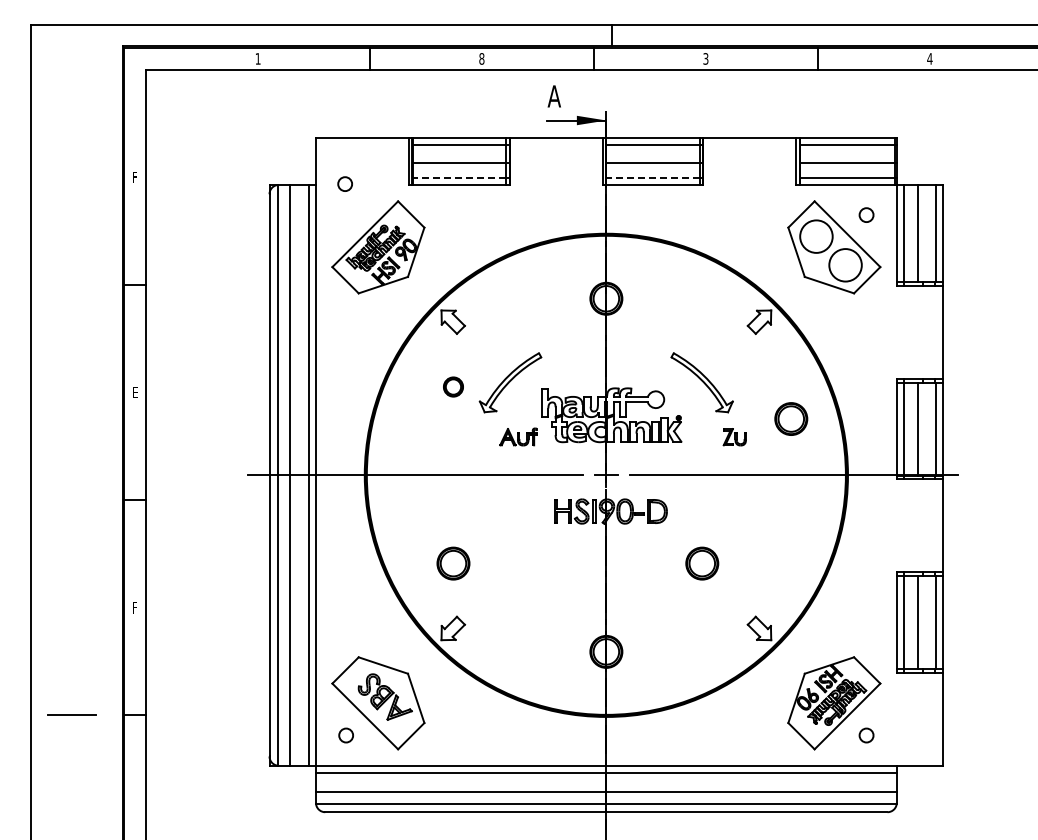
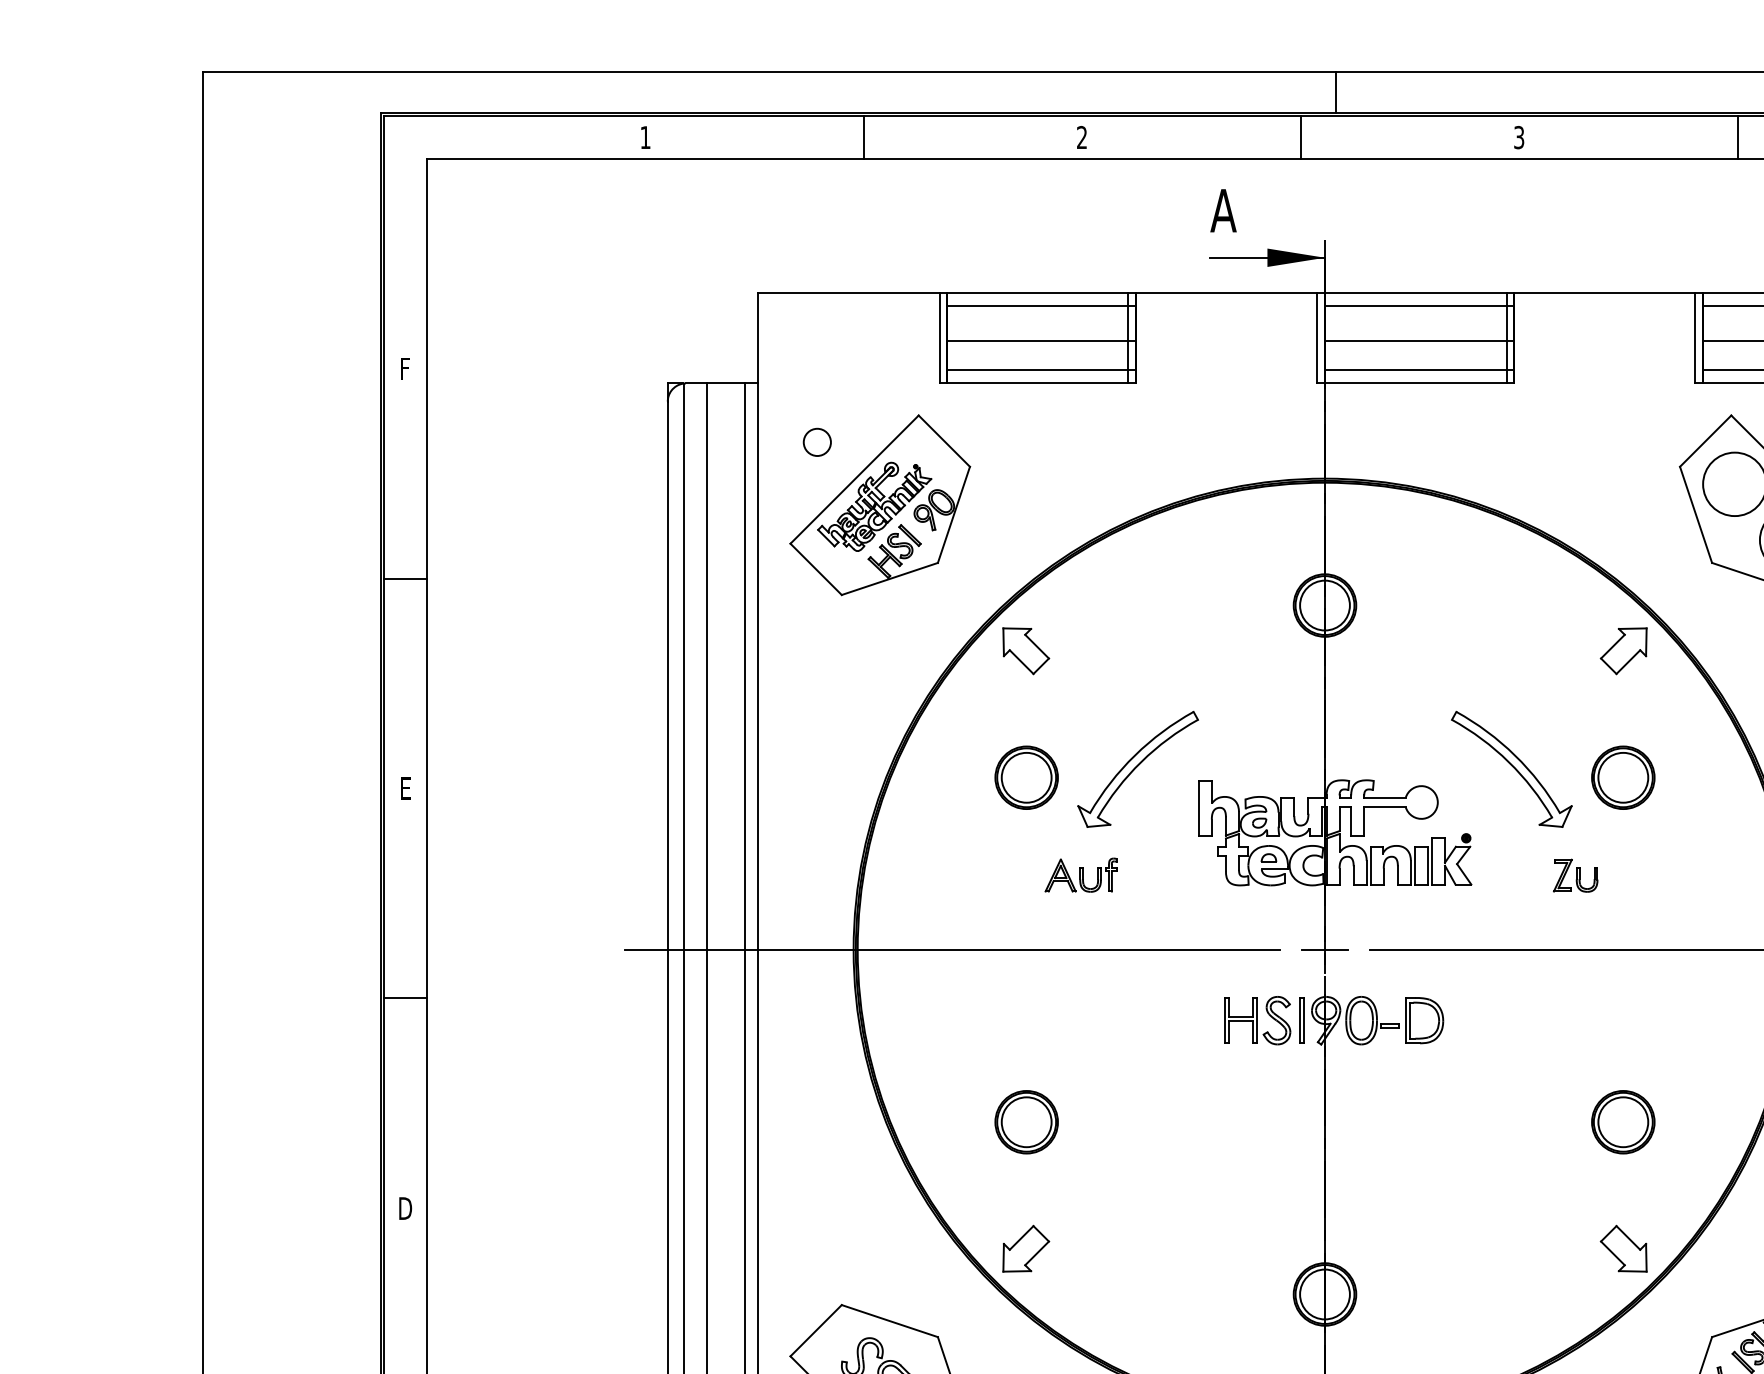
text: (481, 58) -> (1081, 136), 8 -> 2
line: (458, 177) -> (1036, 368), dashed -> solid
line: (652, 177) -> (1414, 368), dashed -> solid
circle: (344, 183) -> (816, 441), moved
part: (453, 386) -> (1026, 776), size x1.67
part: (791, 418) -> (1623, 776), moved
part: (518, 436) -> (1081, 874), moved
part: (702, 563) -> (1623, 1122), moved
text: (134, 607) -> (404, 1207), F -> D

